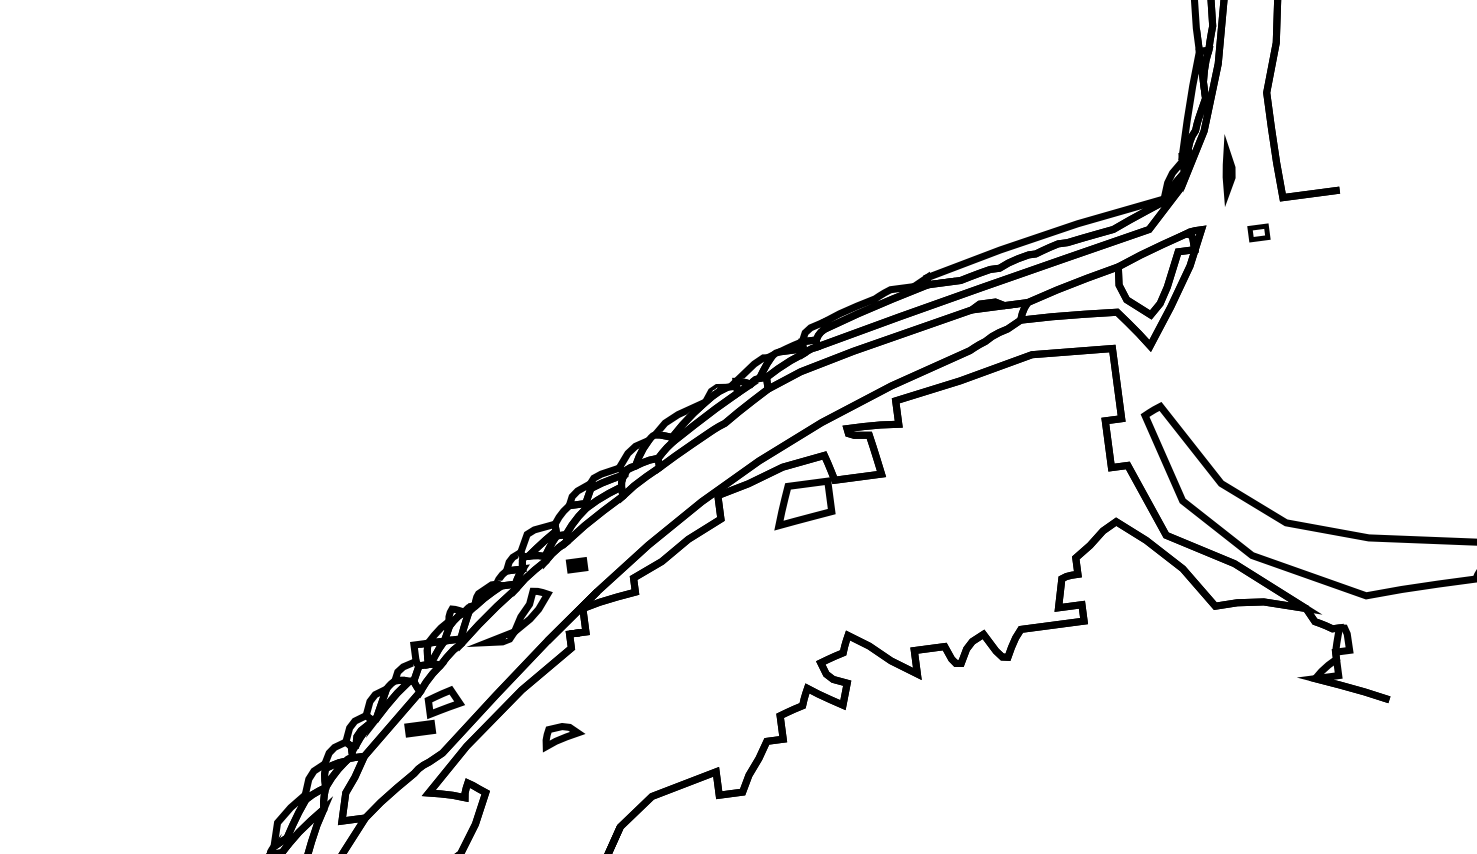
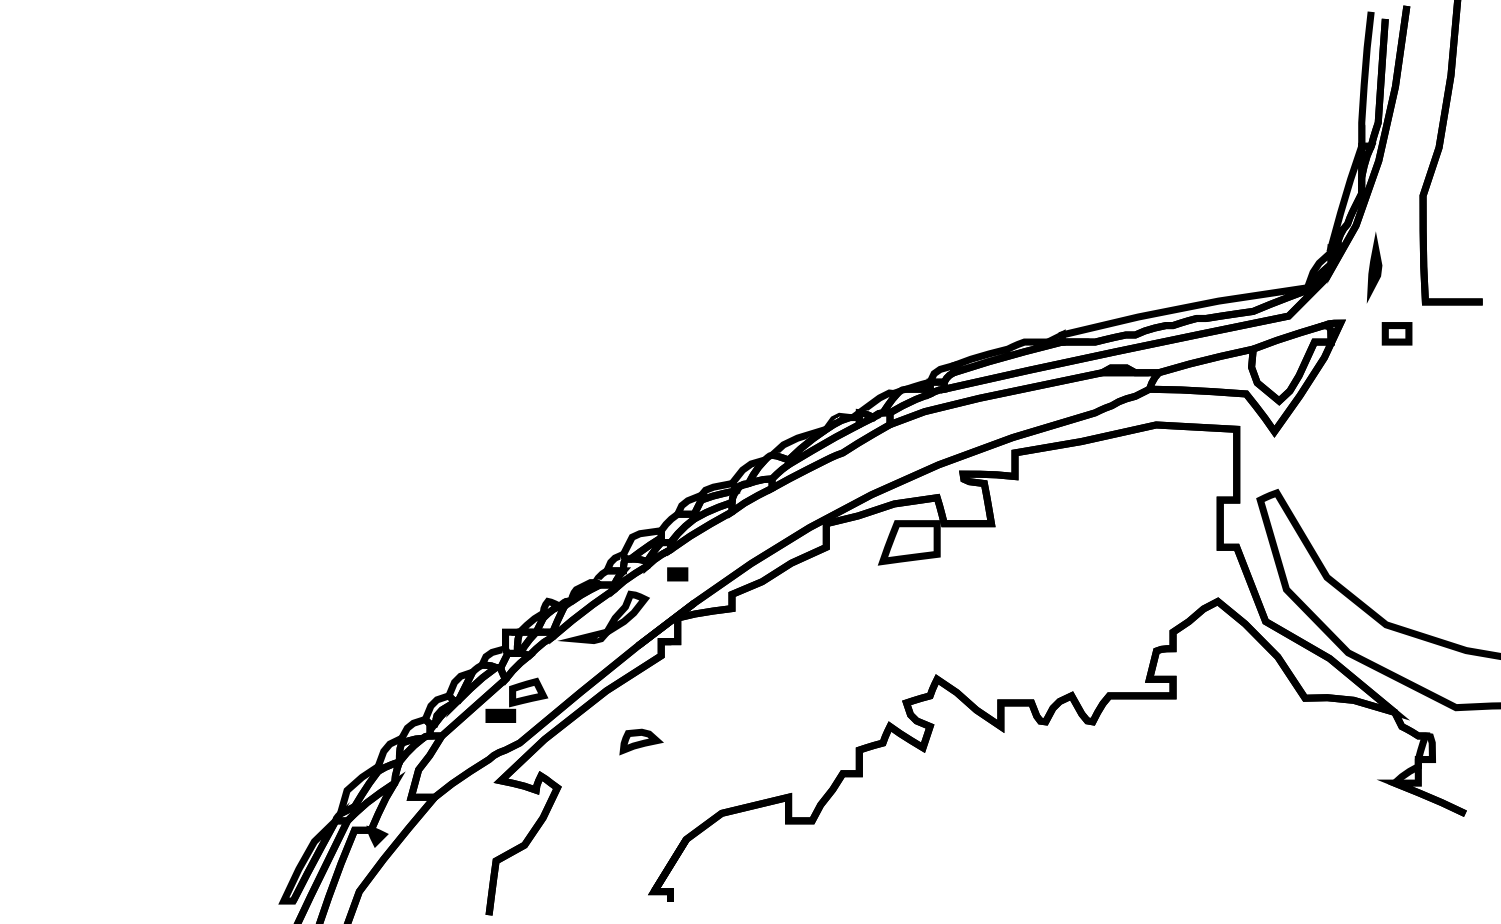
part: (1258, 232) -> (1396, 333), size x1.43

